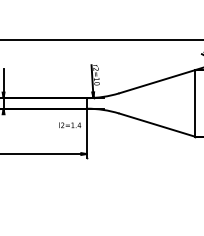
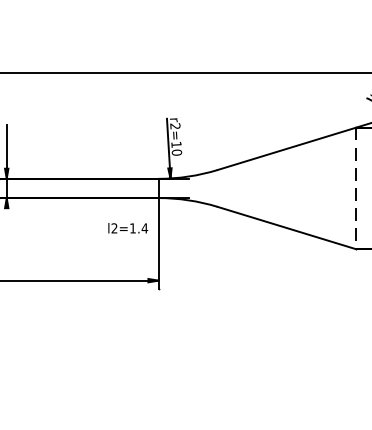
line: (195, 103) -> (356, 188), solid -> dashed

